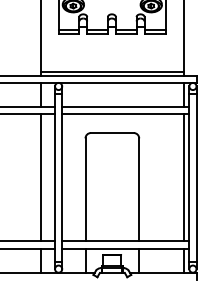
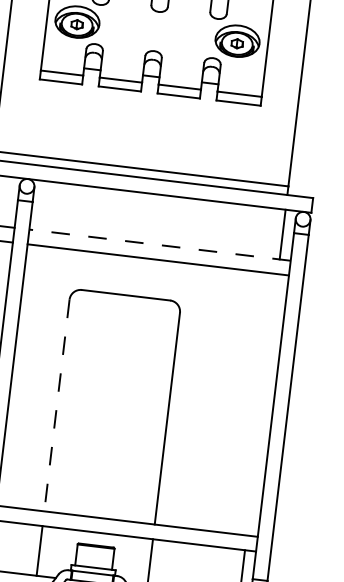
line: (125, 107) -> (159, 245), solid -> dashed
line: (183, 177) -> (261, 404), removed
line: (85, 190) -> (56, 406), solid -> dashed

